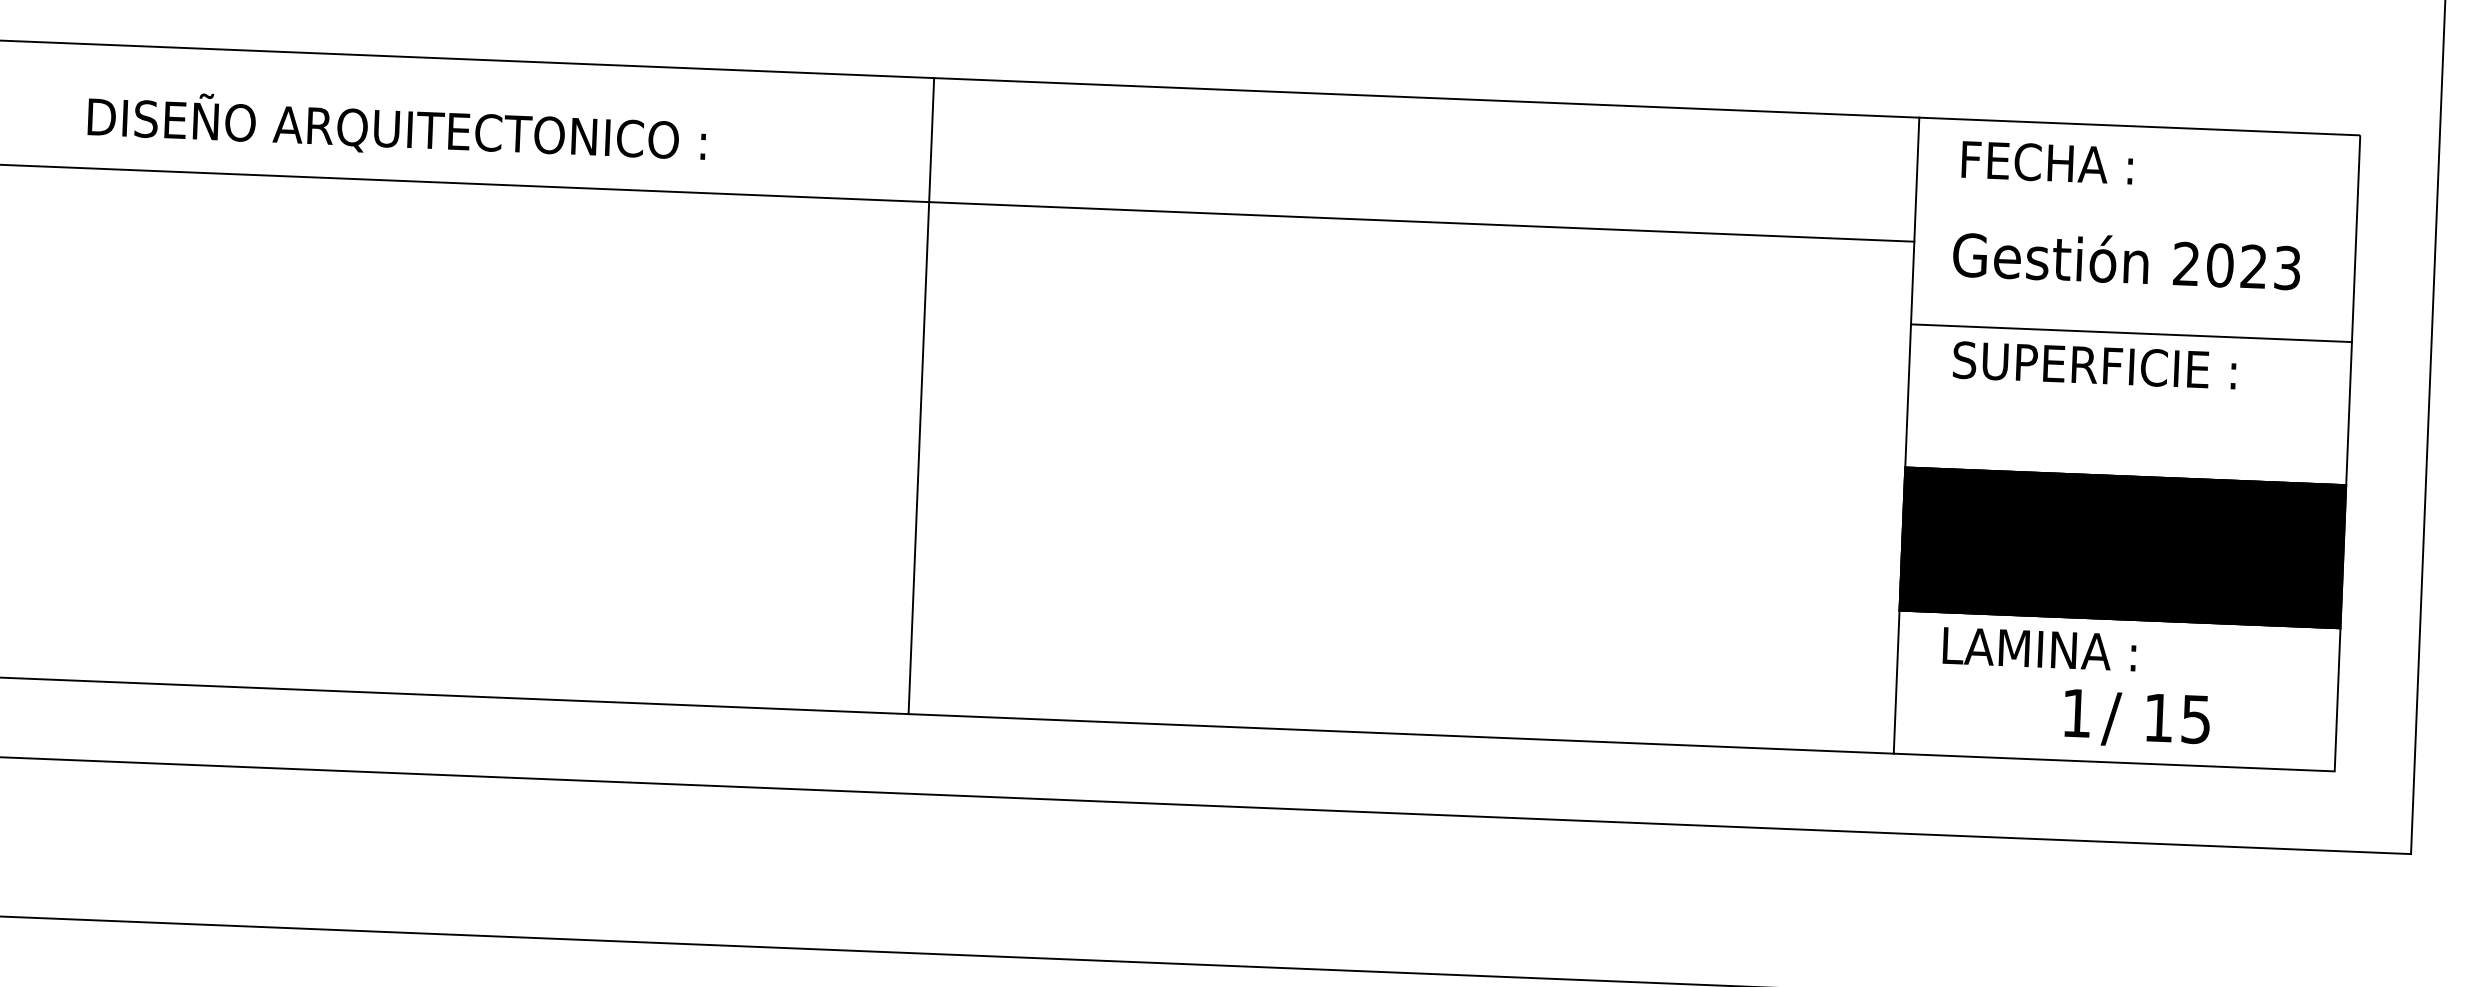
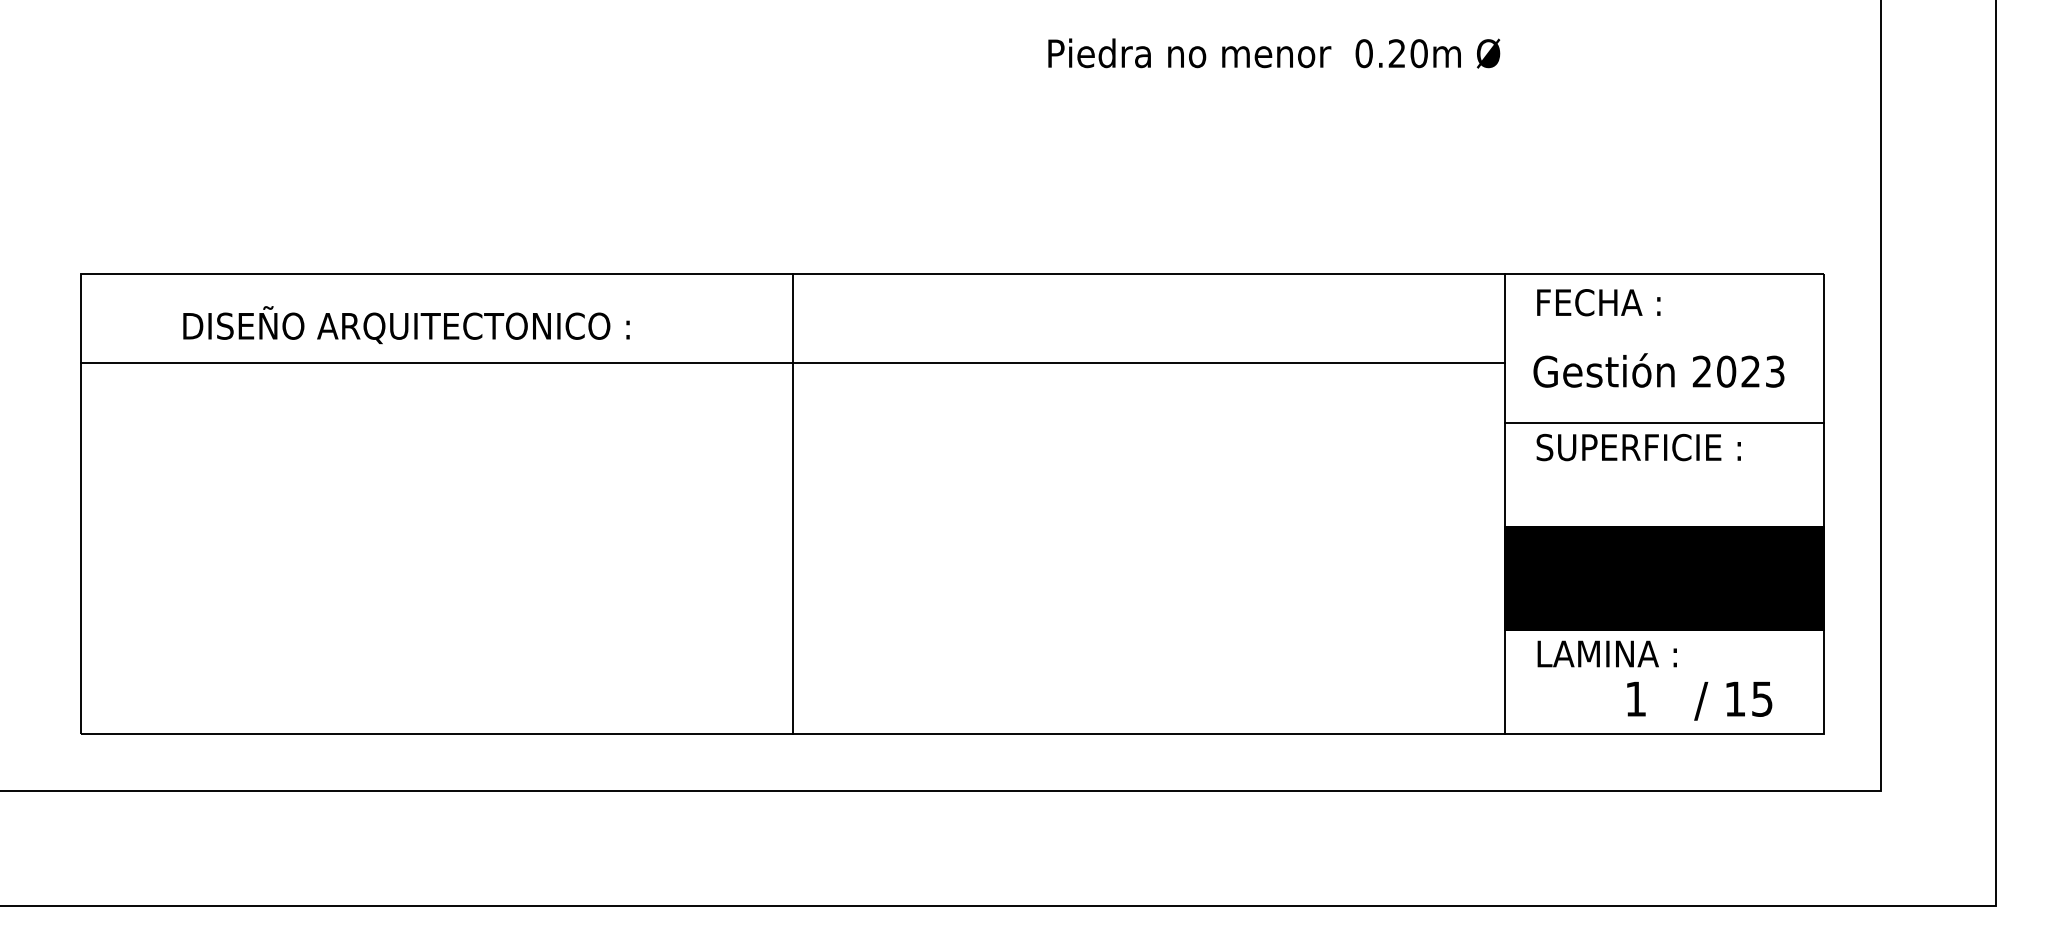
text: (2156, 721) -> (1733, 701), moved

